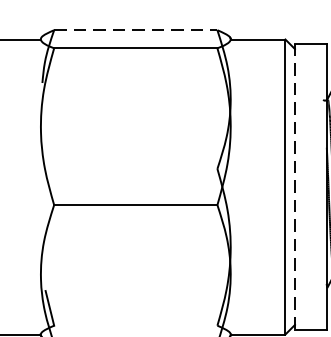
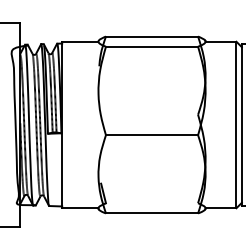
line: (136, 30) -> (152, 36), dashed -> solid
line: (294, 187) -> (241, 125), dashed -> solid

